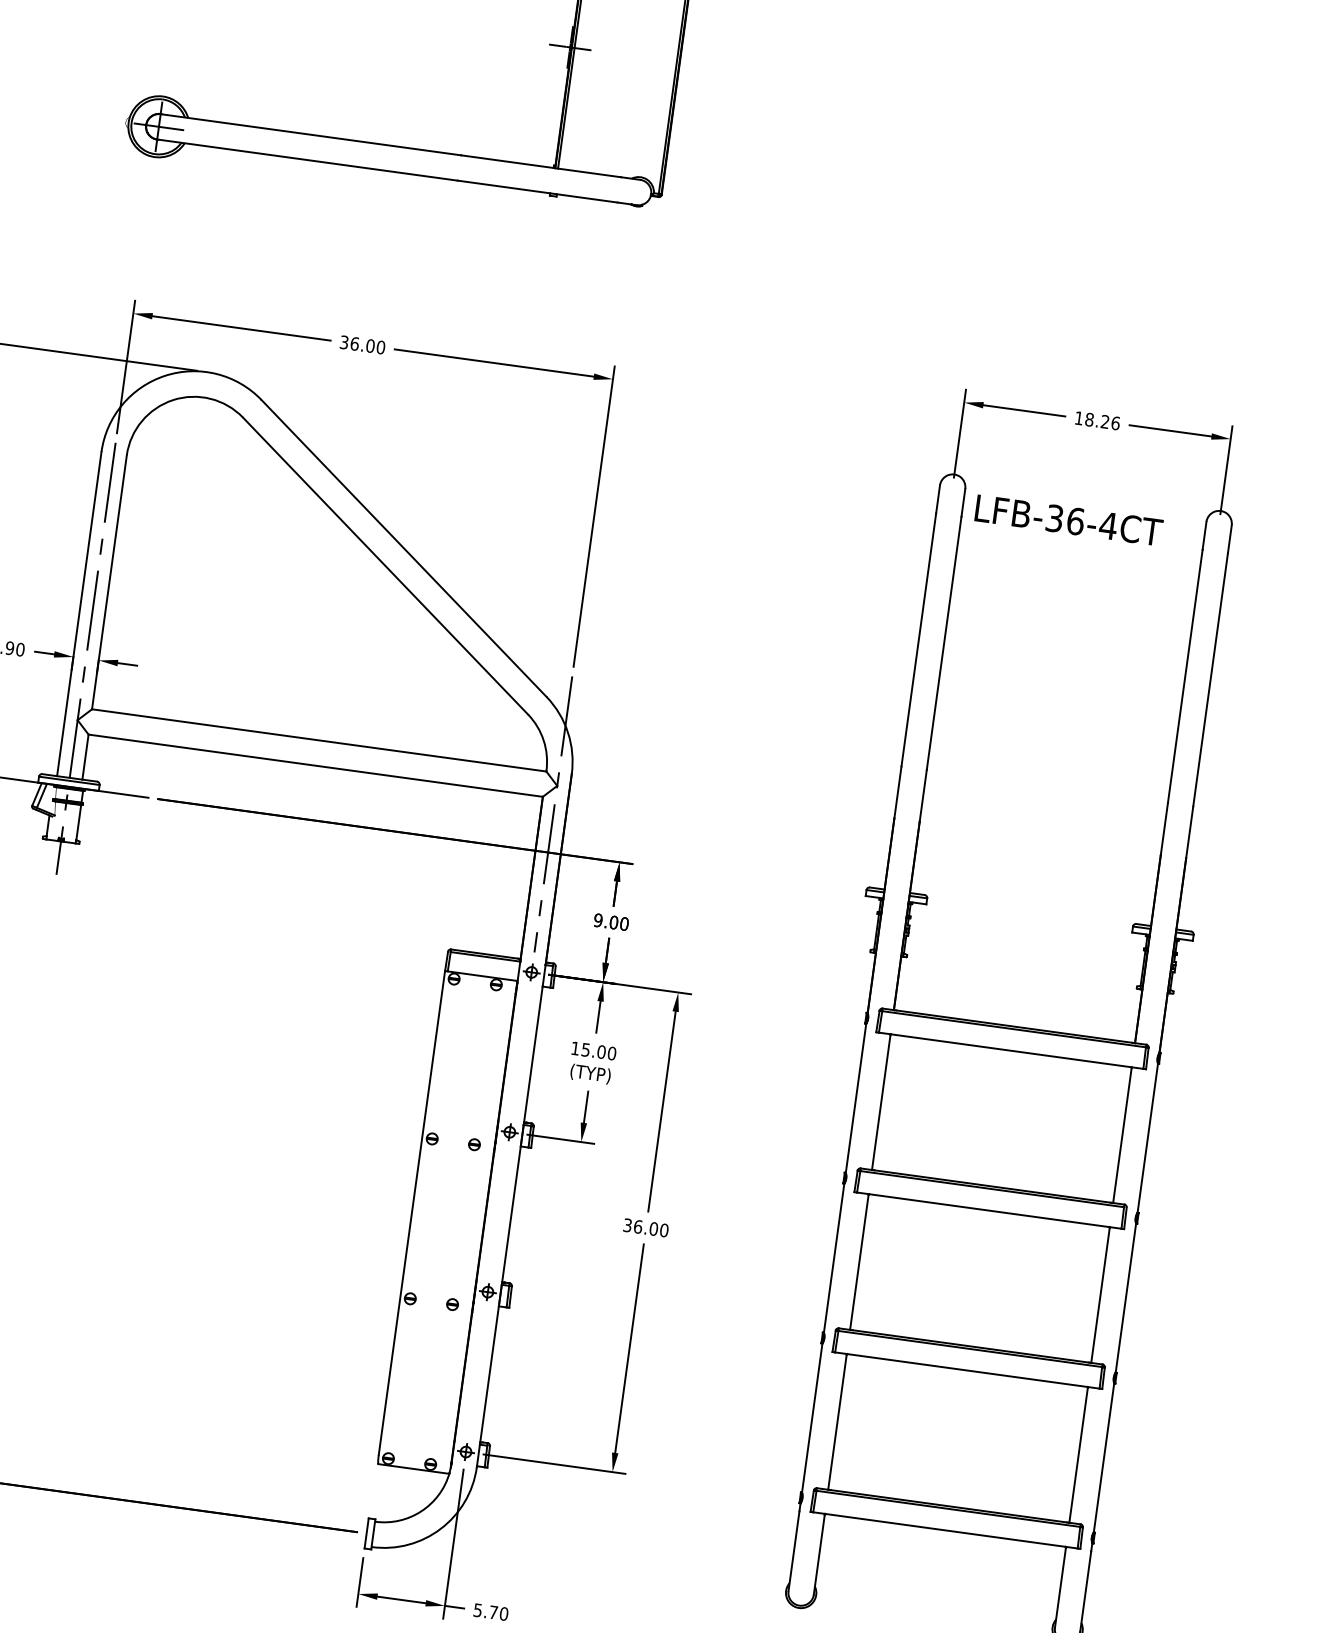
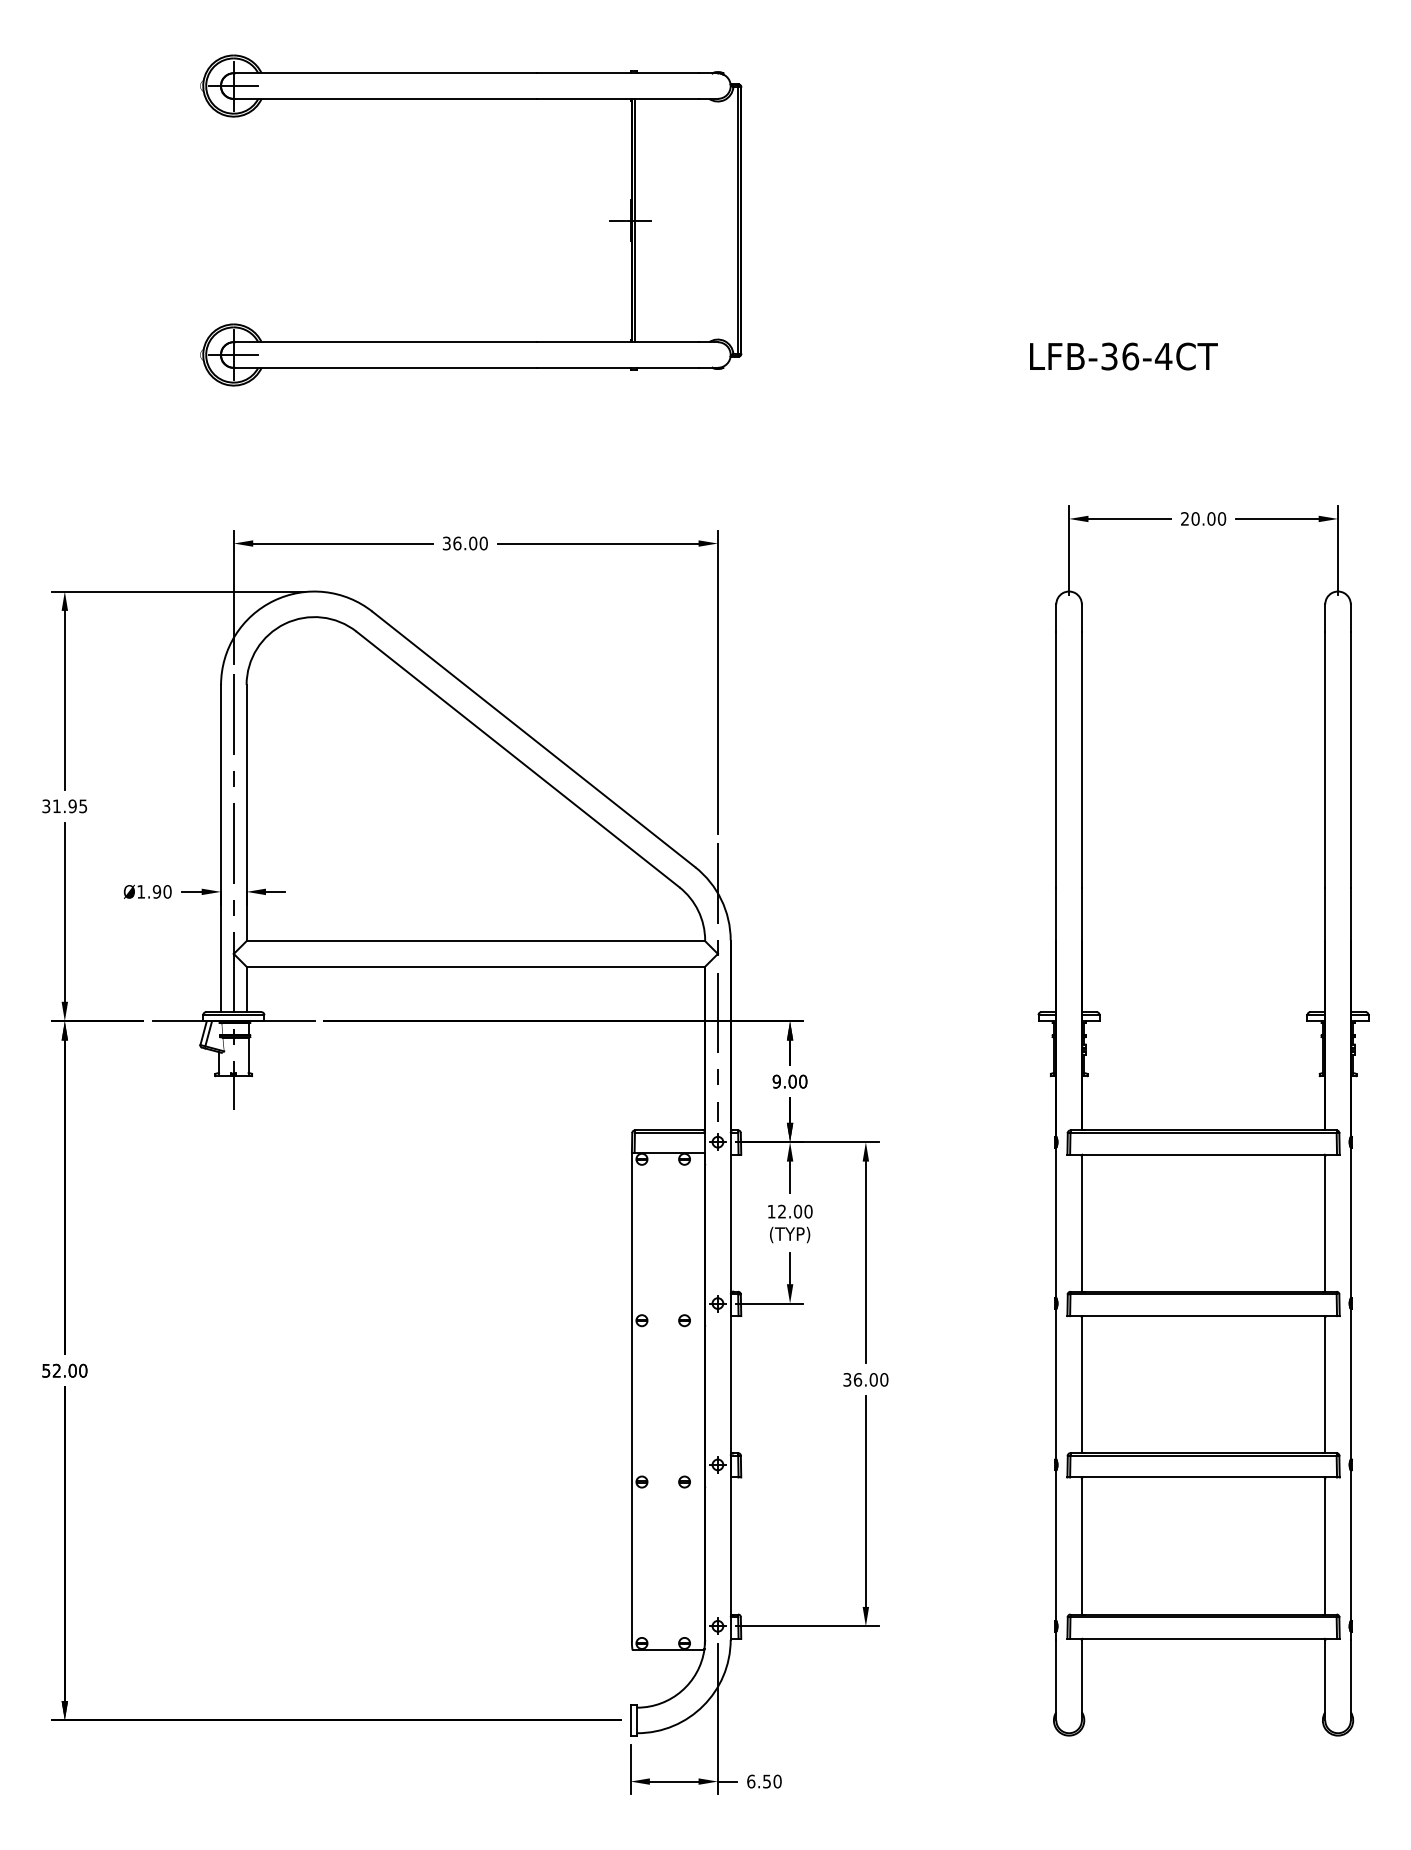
text: (1097, 420) -> (1203, 518), 18.26 -> 20.00
text: (1068, 520) -> (1123, 356), moved
text: (585, 1049) -> (781, 1211), 15.00 -> 12.00
text: (485, 1611) -> (758, 1781), 5.70 -> 6.50

